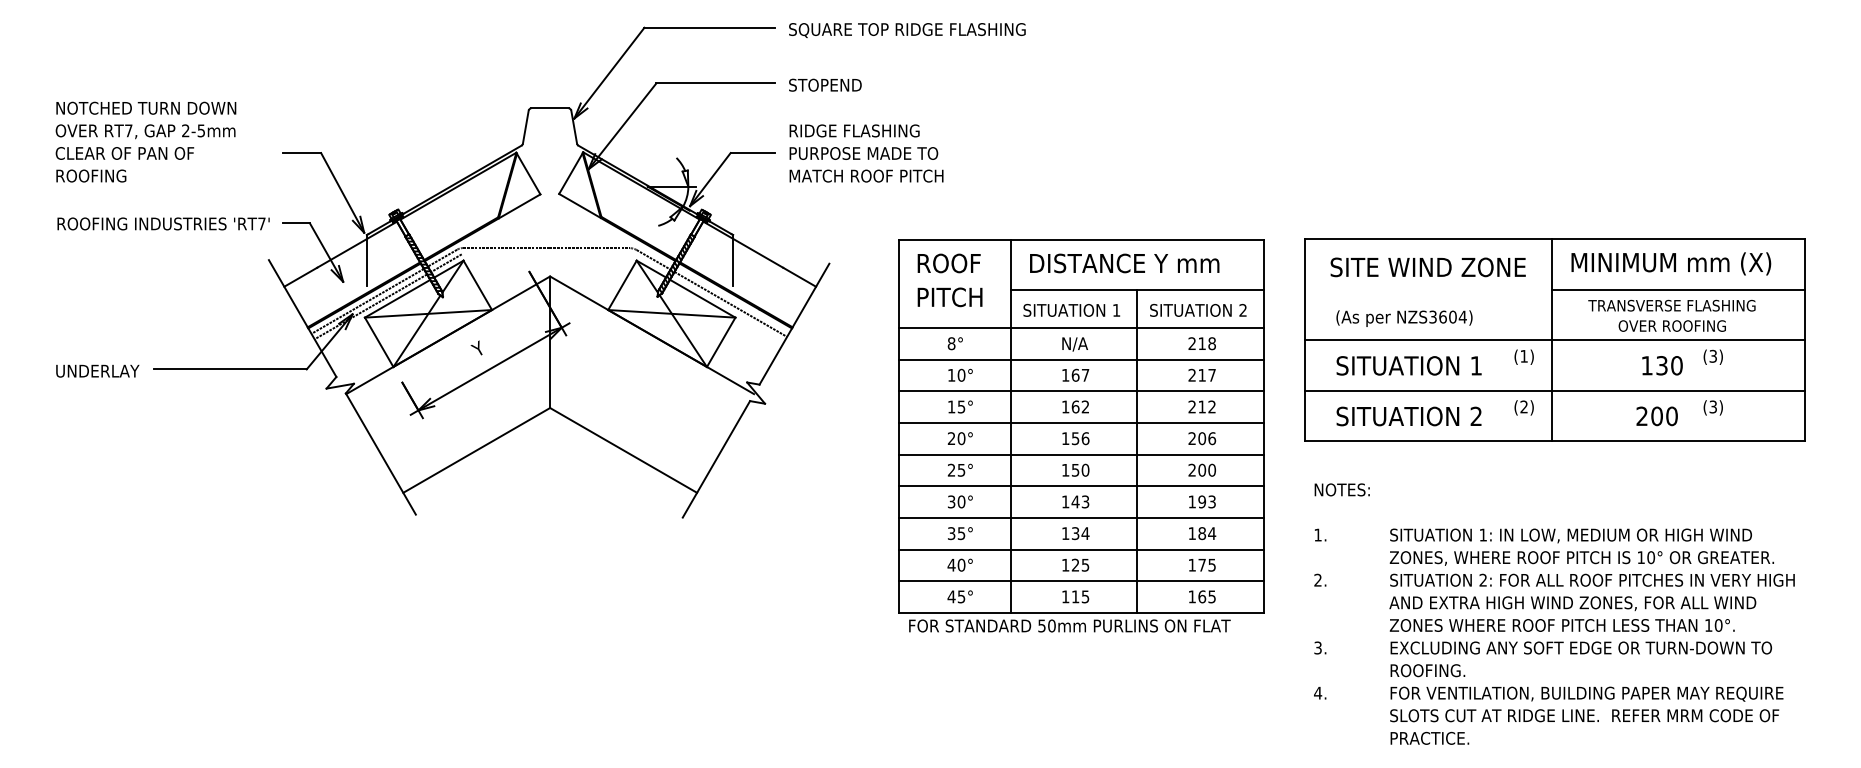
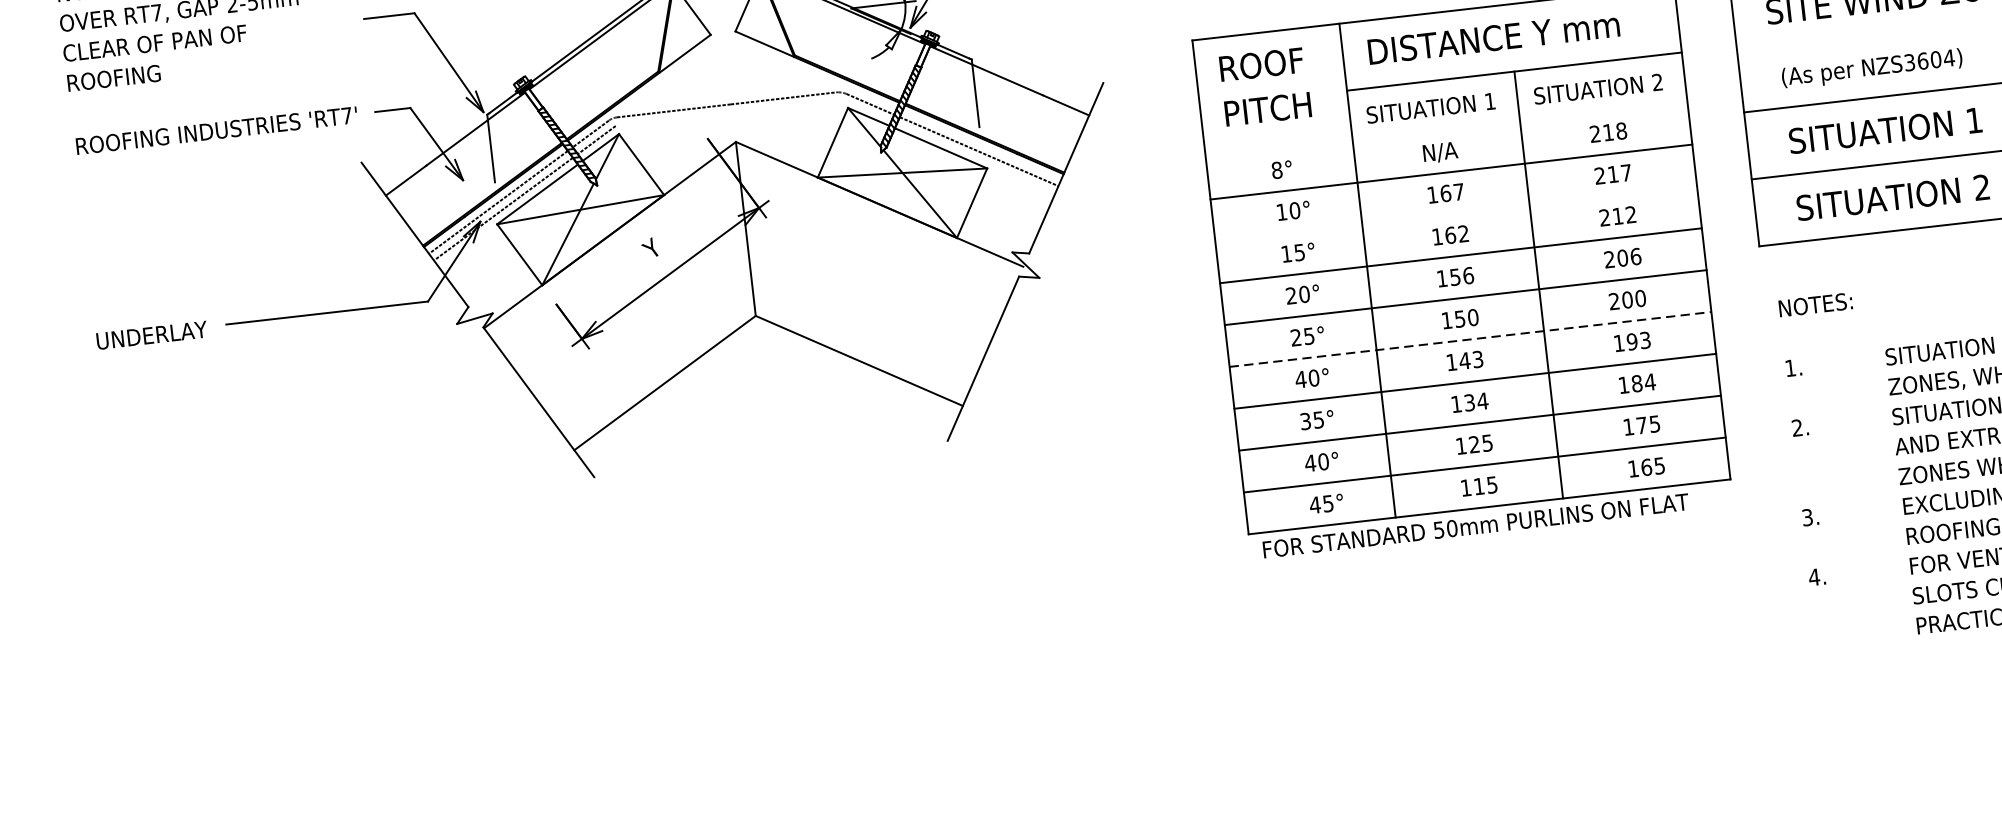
line: (1081, 328) -> (1446, 130), removed
line: (1081, 391) -> (1456, 214), removed
line: (1082, 486) -> (1471, 339), solid -> dashed
text: (951, 501) -> (1300, 379), 30° -> 40°

